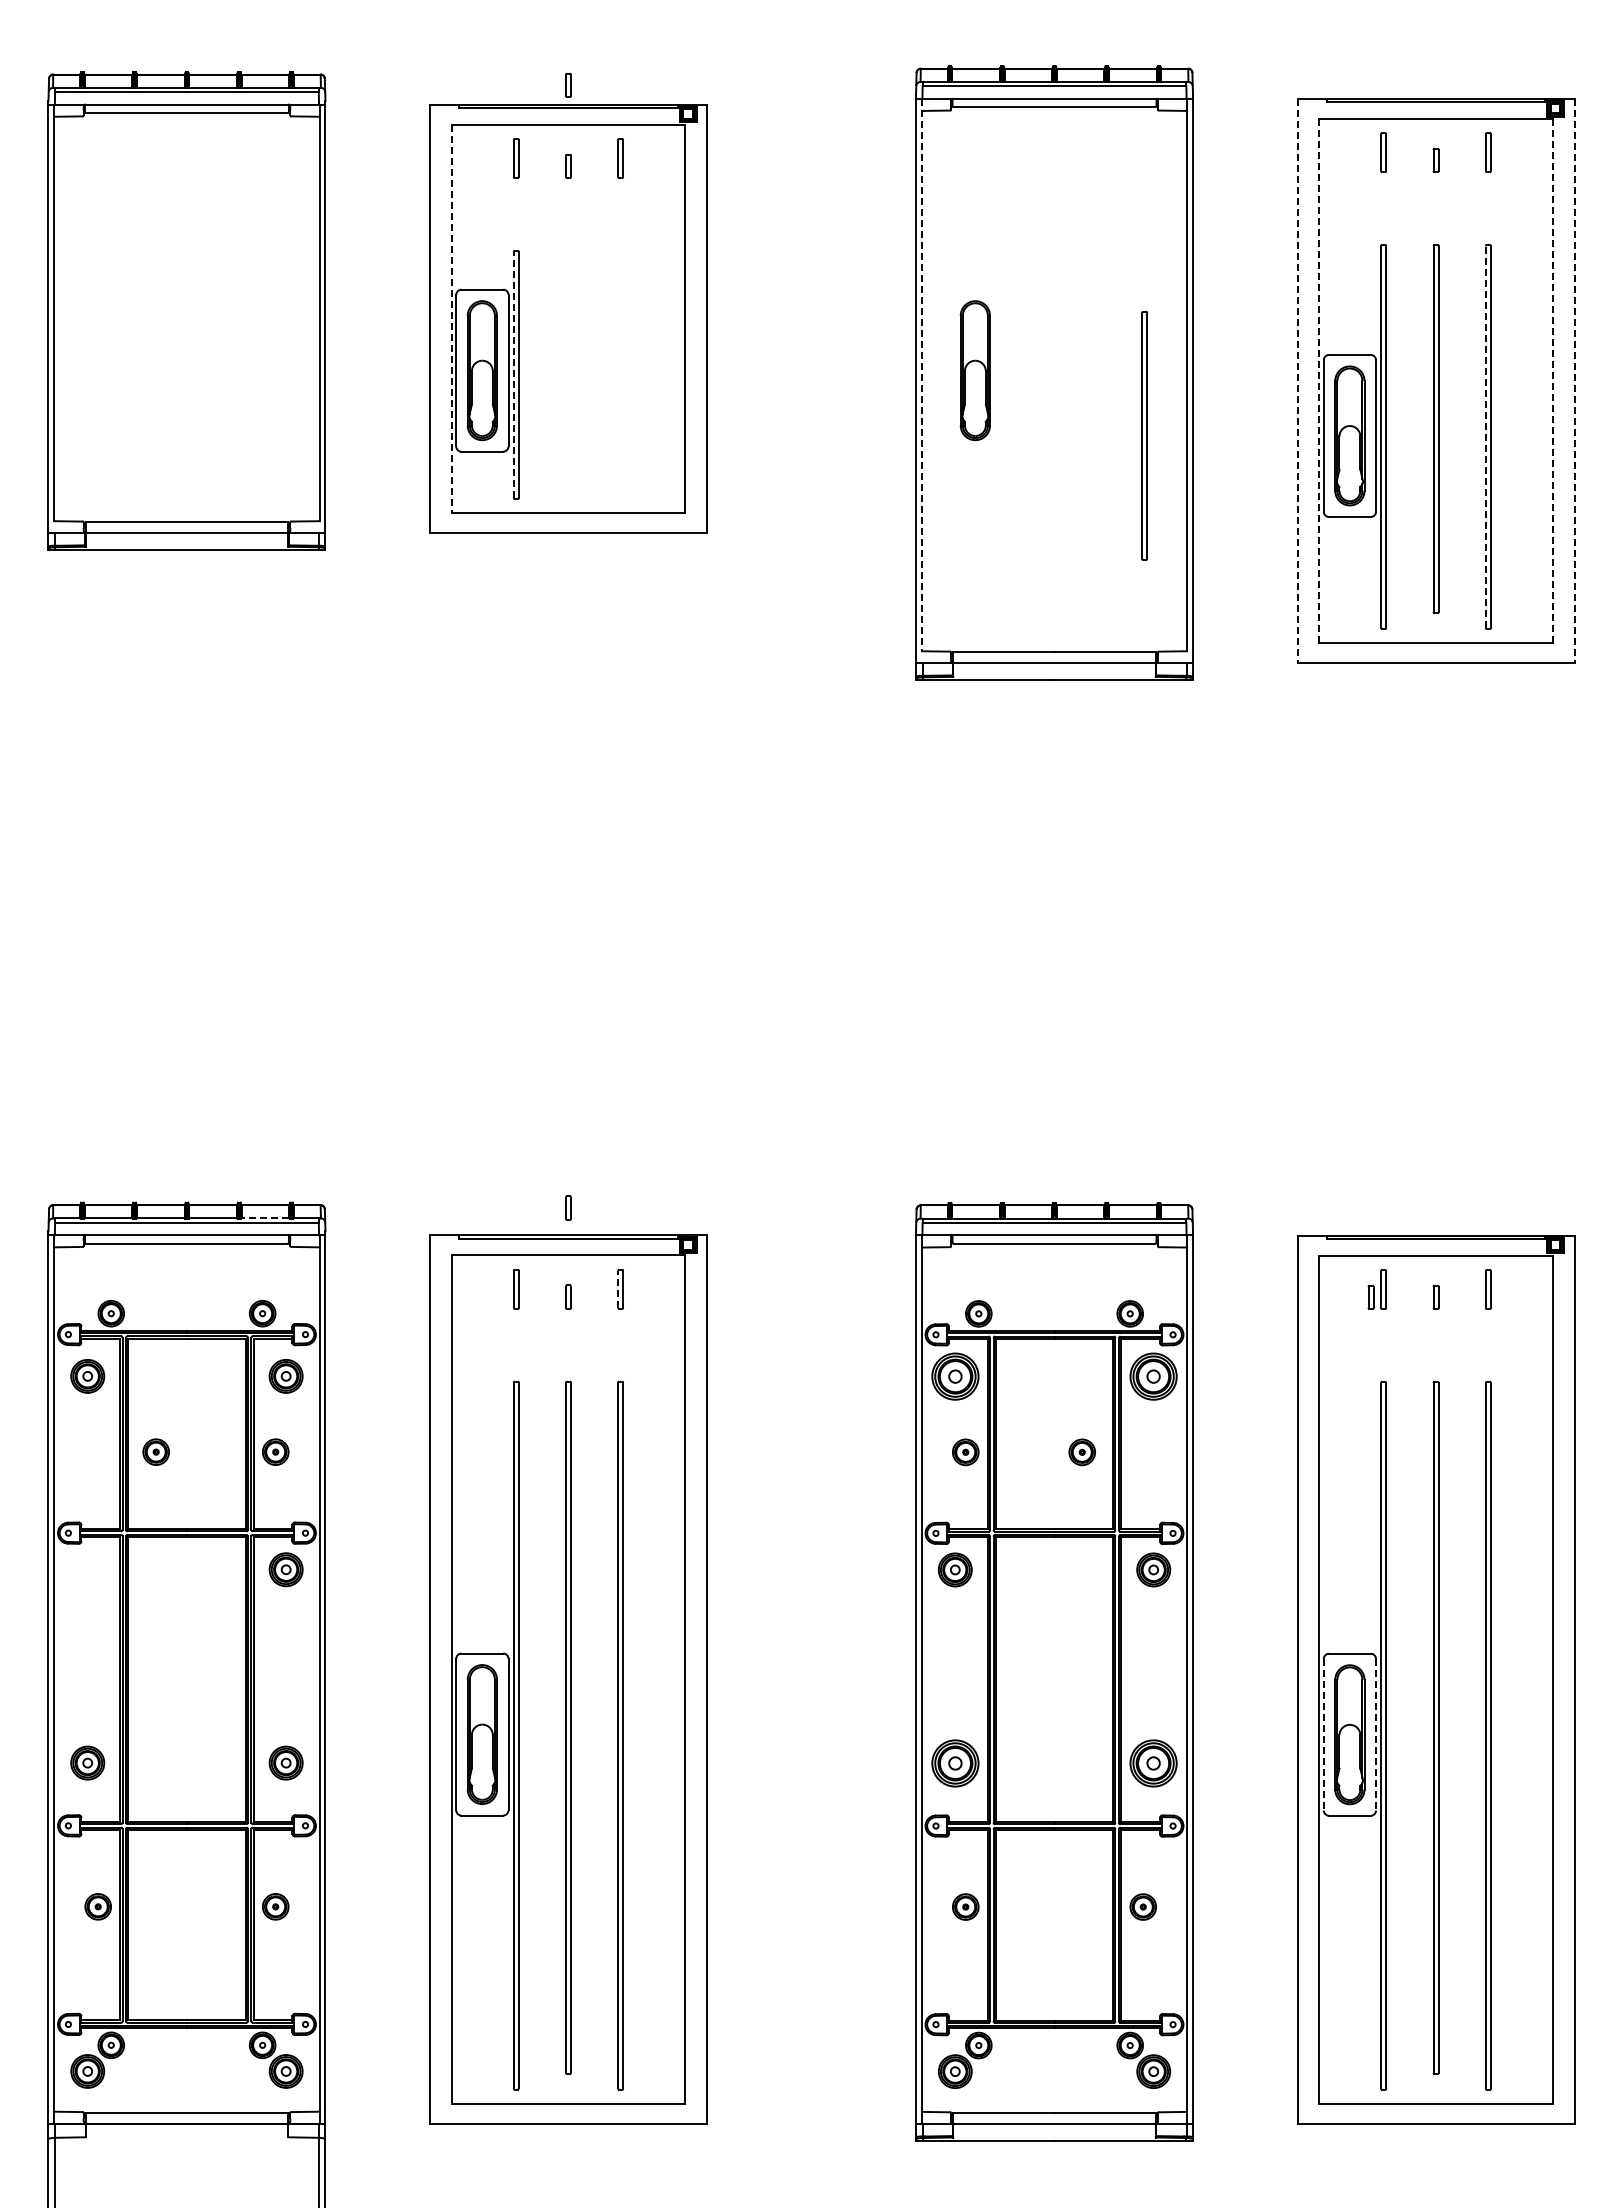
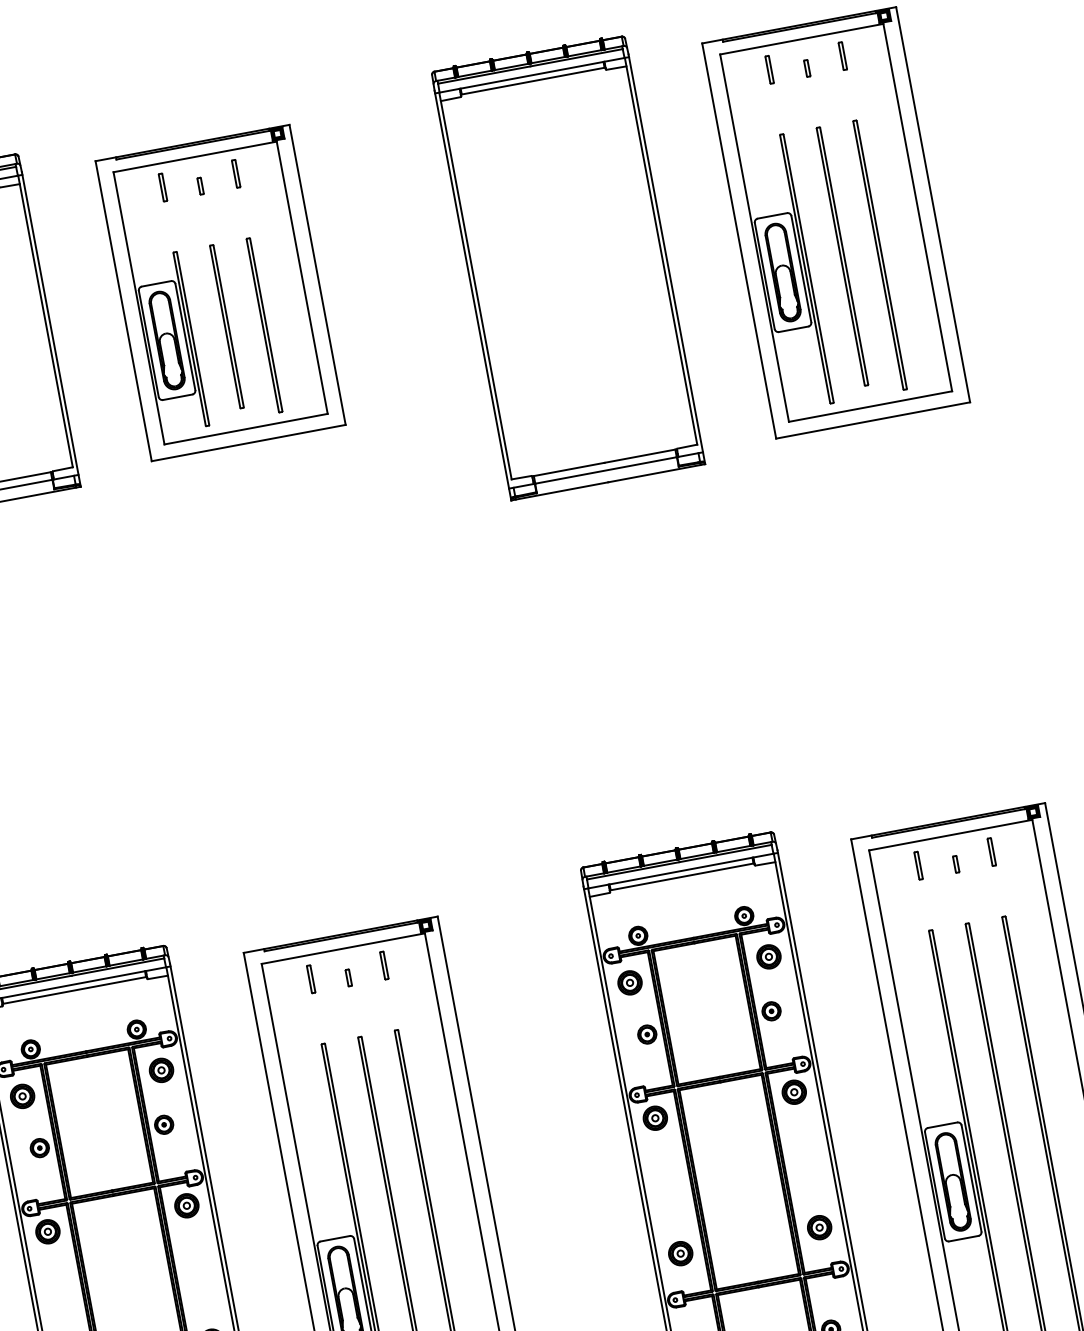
part: (568, 84) -> (189, 128), removed
line: (451, 319) -> (138, 308), dashed -> solid
part: (568, 366) -> (226, 326), added
part: (974, 370) -> (511, 275), removed
line: (513, 374) -> (189, 339), dashed -> solid
line: (921, 375) -> (475, 286), dashed -> solid
line: (1297, 381) -> (739, 241), dashed -> solid
line: (1319, 381) -> (754, 238), dashed -> solid
line: (1552, 381) -> (917, 207), dashed -> solid
line: (1574, 381) -> (933, 205), dashed -> solid
part: (1144, 435) -> (264, 325), moved
line: (1485, 437) -> (878, 255), dashed -> solid
part: (568, 1207) -> (337, 915), removed
line: (264, 1218) -> (125, 962), dashed -> solid
line: (618, 1288) -> (382, 965), dashed -> solid
part: (1370, 1296) -> (910, 872), removed
part: (954, 1376) -> (629, 982), size x0.71
part: (1153, 1376) -> (768, 956), size x0.71
part: (155, 1451) -> (39, 1147), moved
part: (1081, 1452) -> (771, 1011), moved
part: (87, 1569) -> (47, 1231), added
line: (1323, 1734) -> (934, 1185), dashed -> solid
line: (1376, 1734) -> (971, 1178), dashed -> solid
part: (954, 1762) -> (680, 1253), size x0.71
part: (1153, 1762) -> (819, 1227), size x0.71

